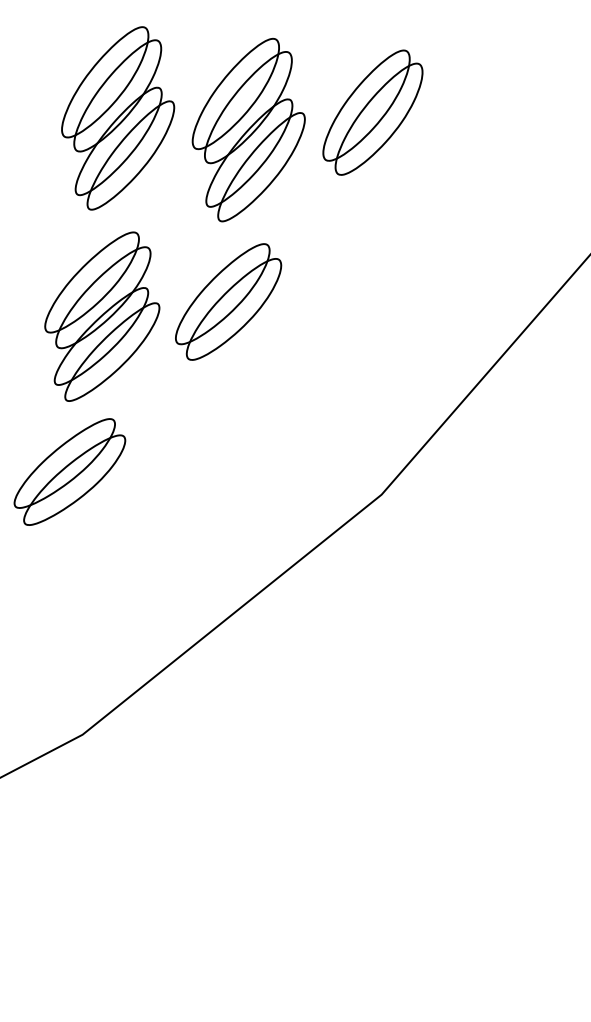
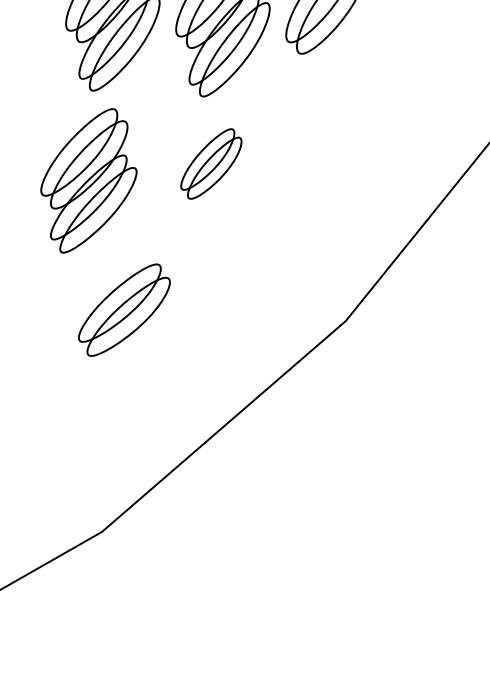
part: (228, 301) -> (211, 163), size x0.7
part: (102, 316) -> (89, 180), moved
part: (69, 471) -> (124, 309), moved

